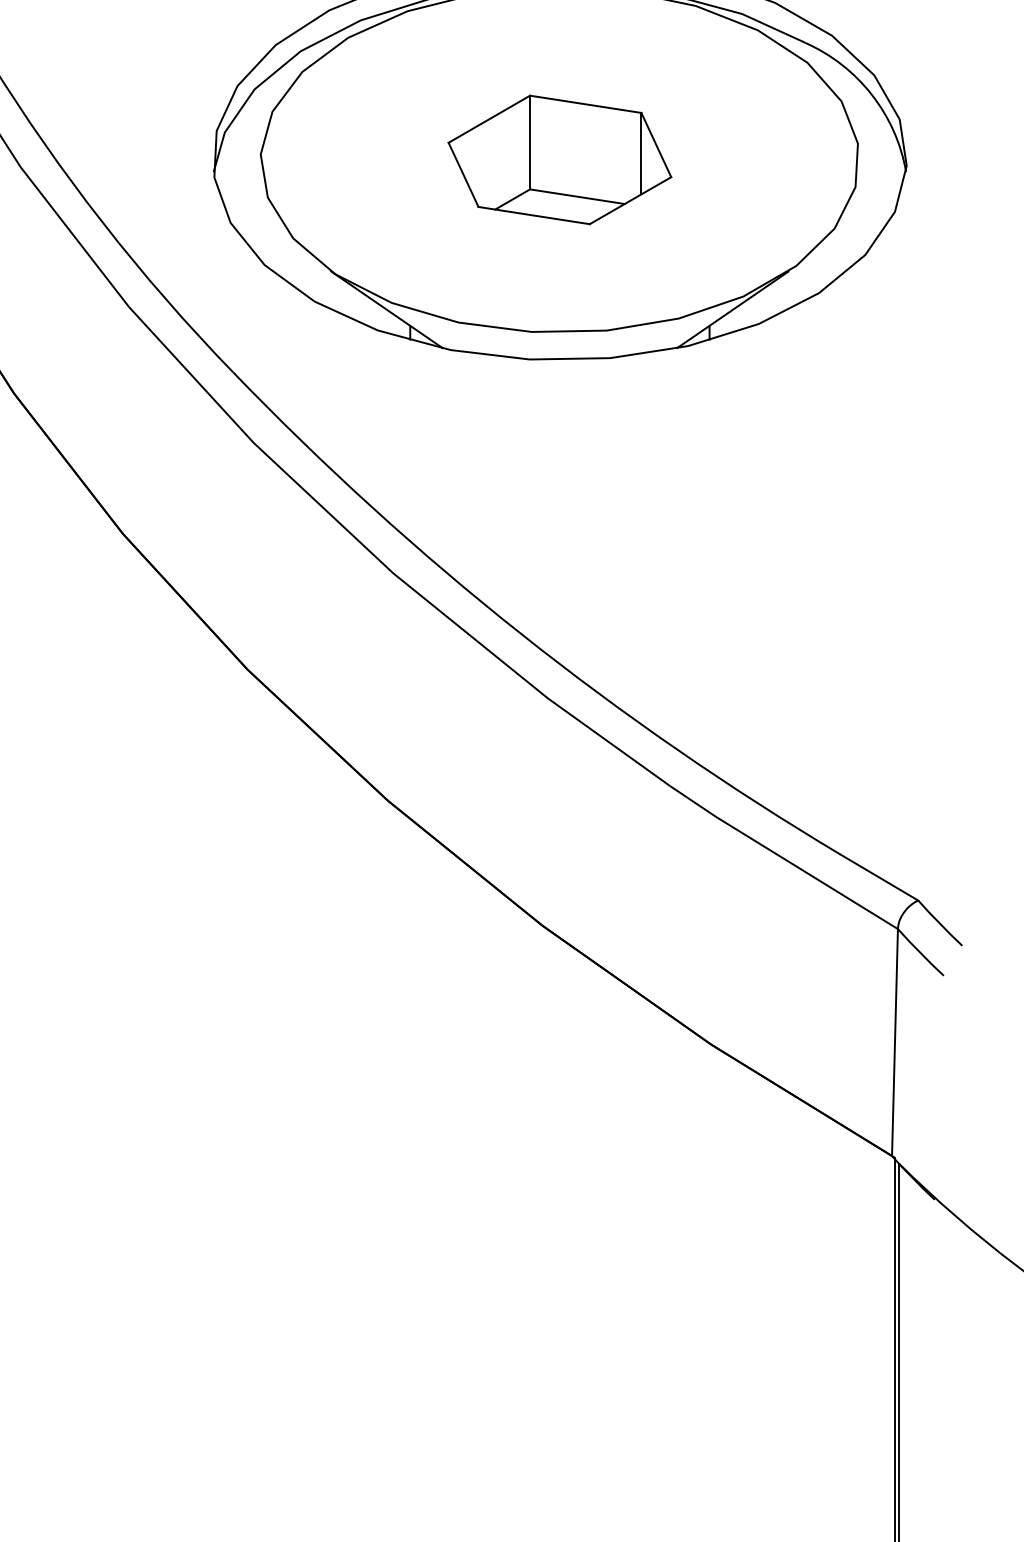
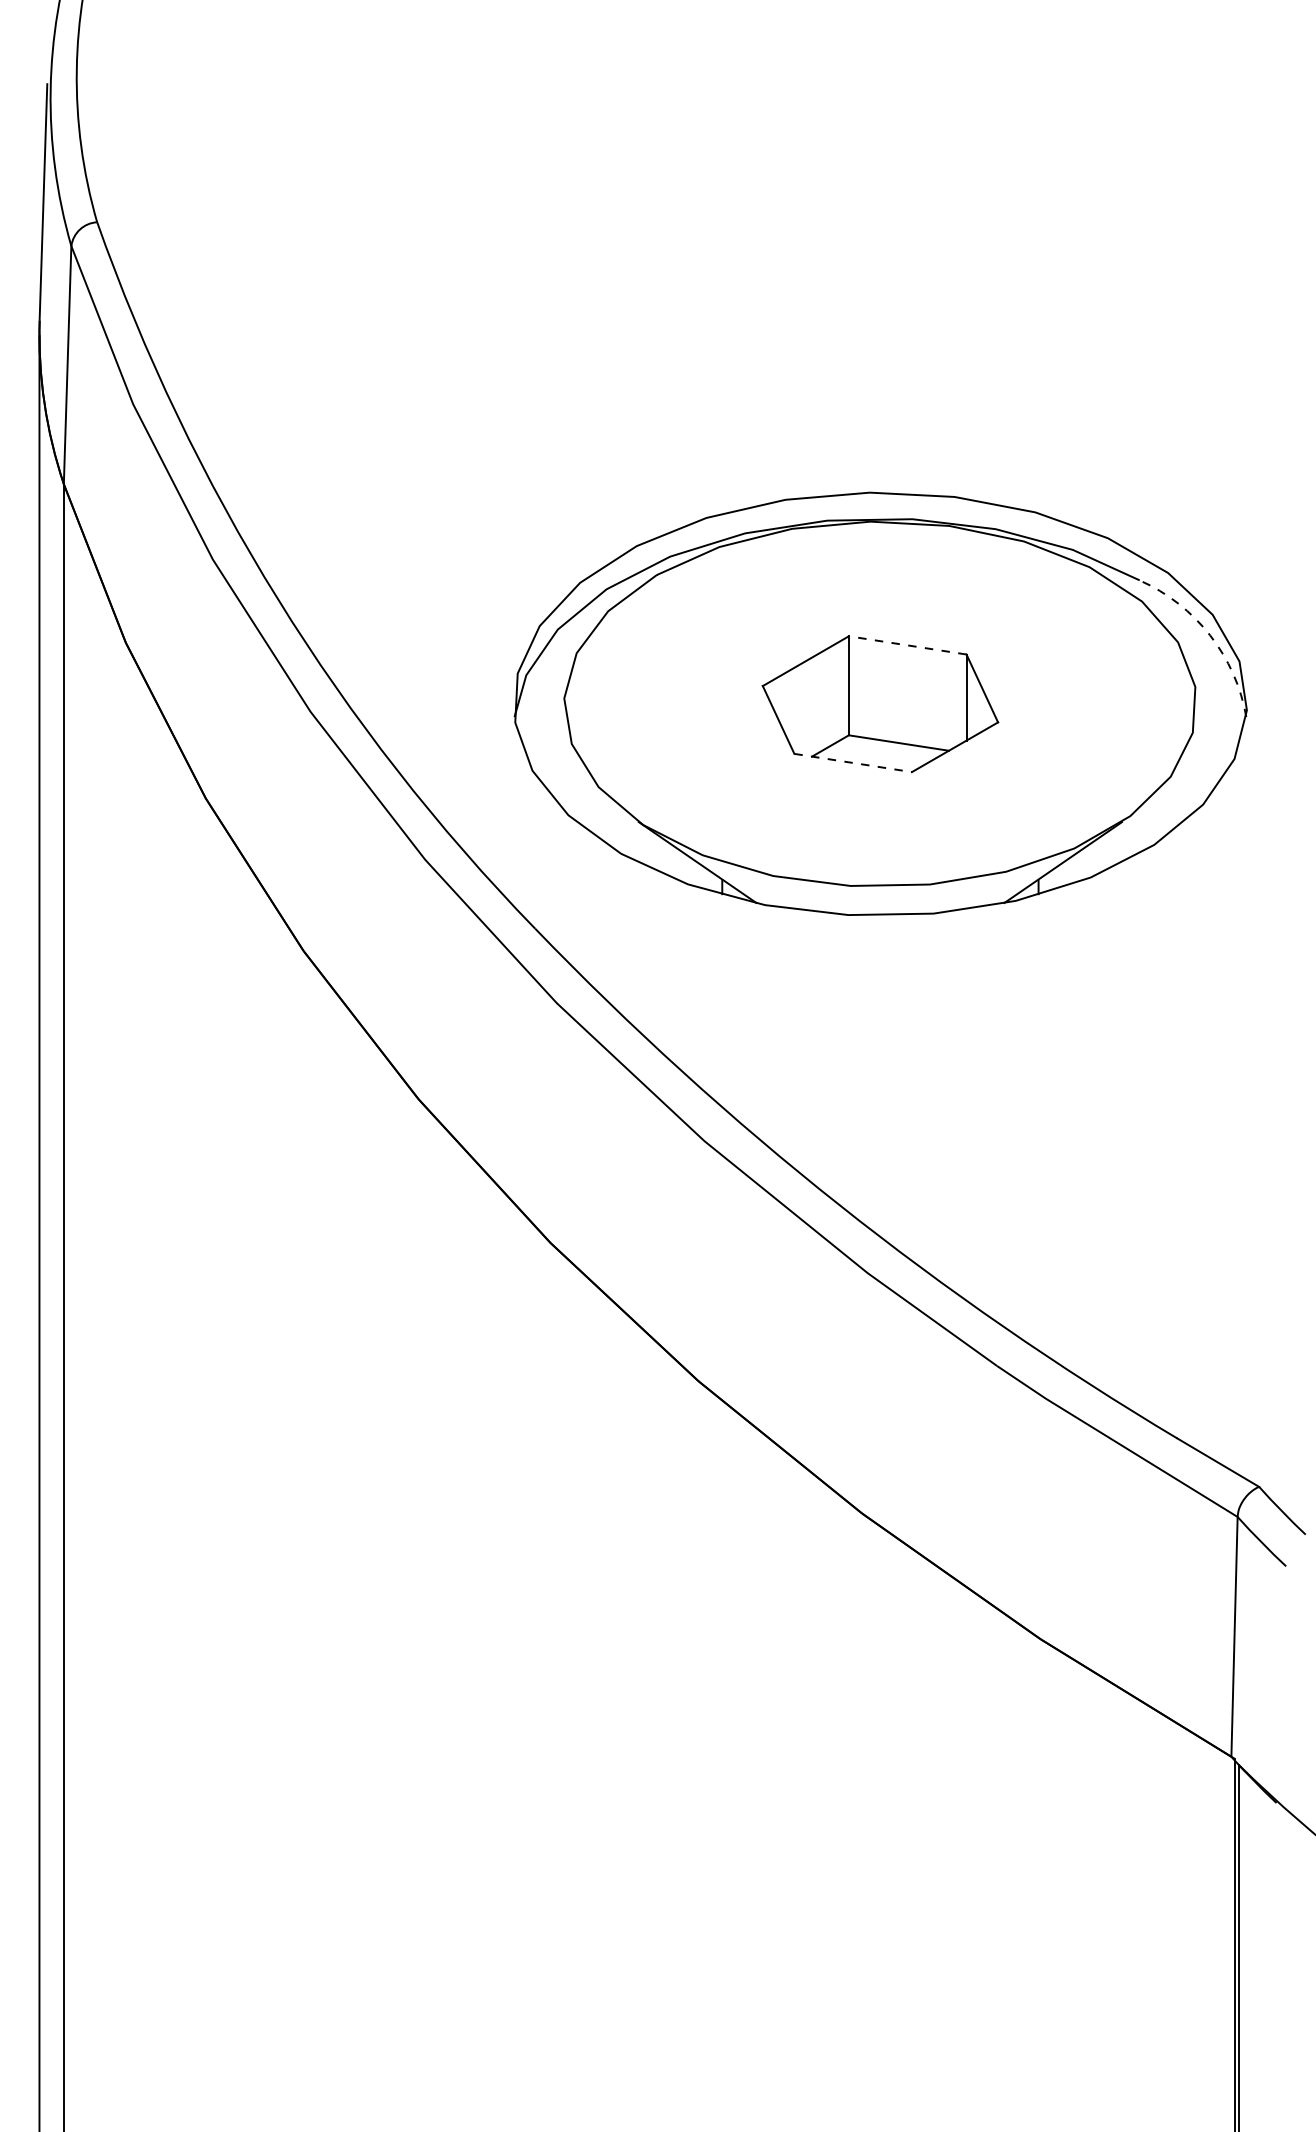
arc: (872, 94) -> (1210, 635), solid -> dashed
line: (585, 104) -> (907, 645), solid -> dashed
line: (534, 216) -> (853, 763), solid -> dashed

